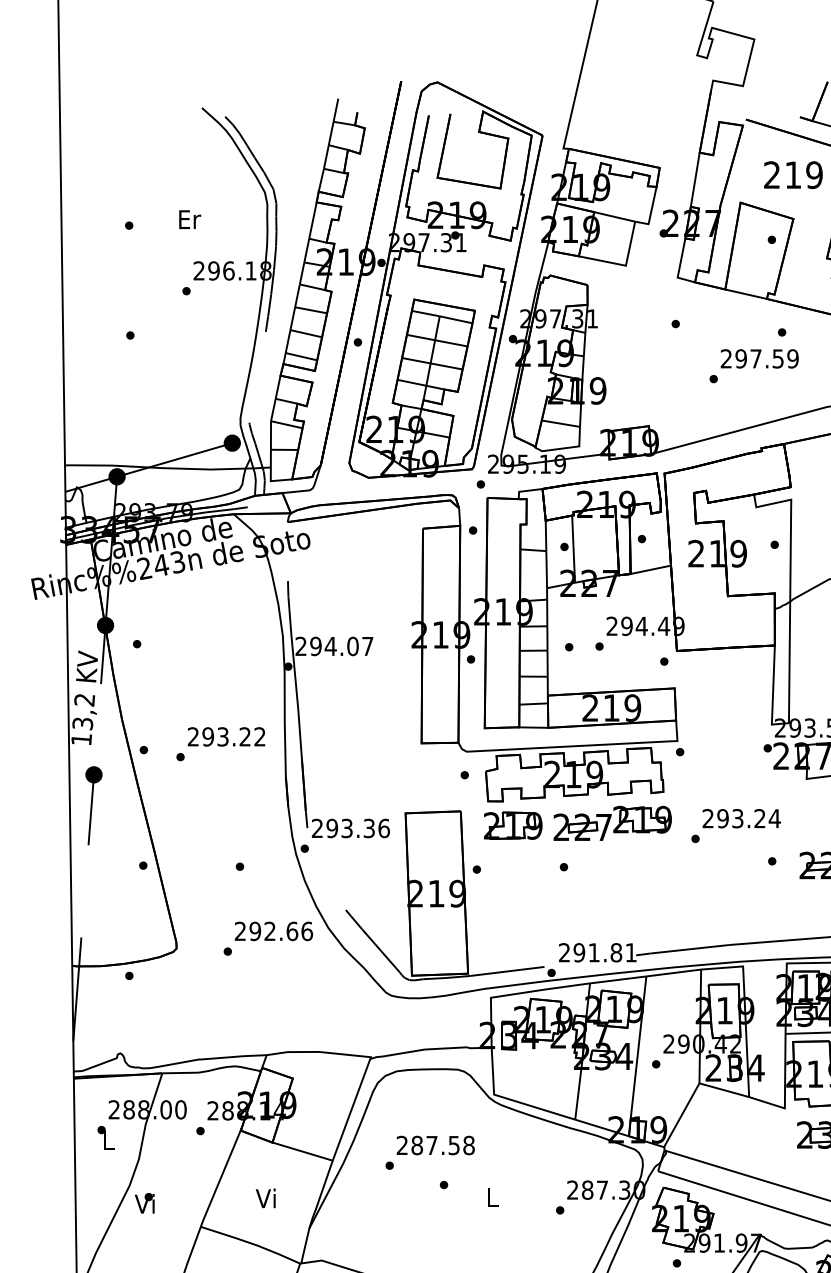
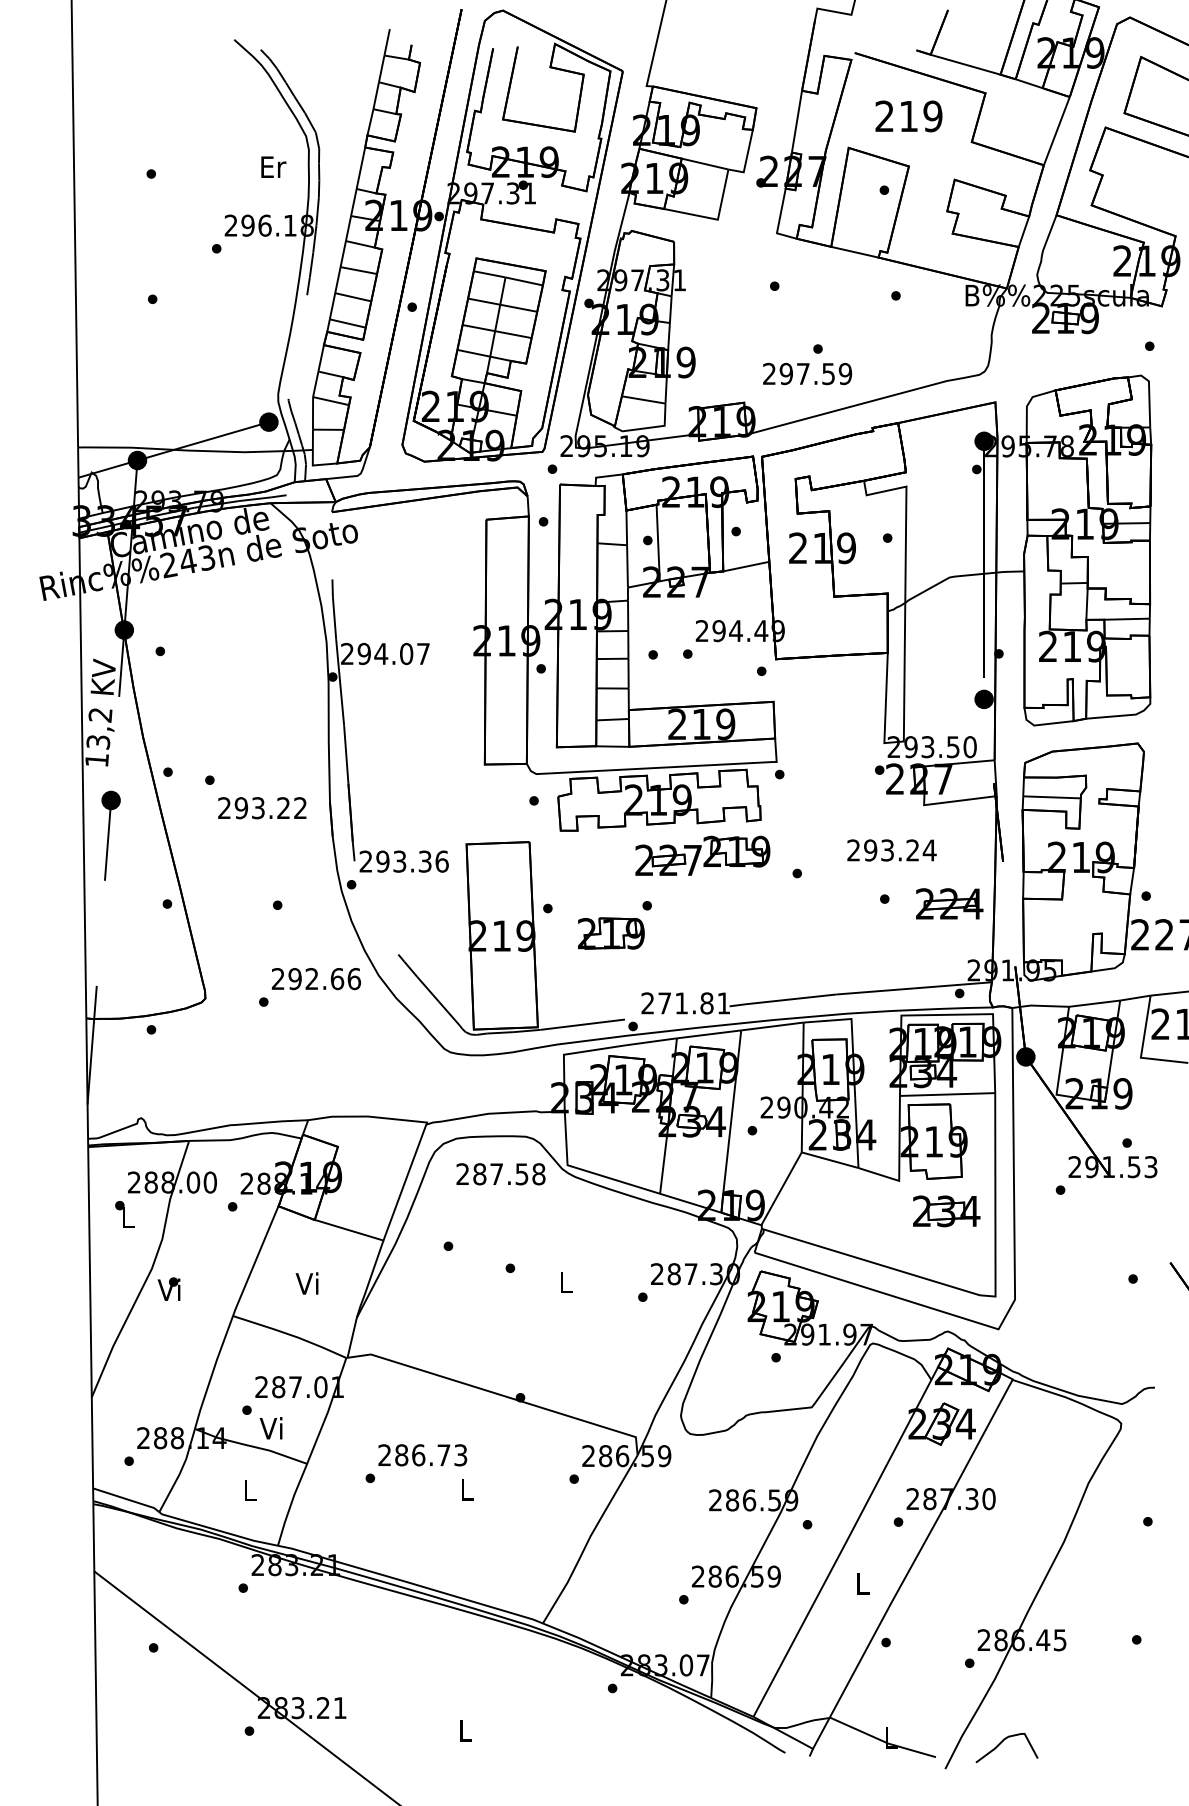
text: (189, 219) -> (273, 166), moved
text: (759, 359) -> (807, 374), moved
text: (226, 737) -> (262, 808), moved
text: (741, 818) -> (891, 850), moved
part: (513, 825) -> (611, 933), moved
text: (579, 952) -> (664, 1003), 291.81 -> 271.81
text: (435, 1145) -> (500, 1174), moved

